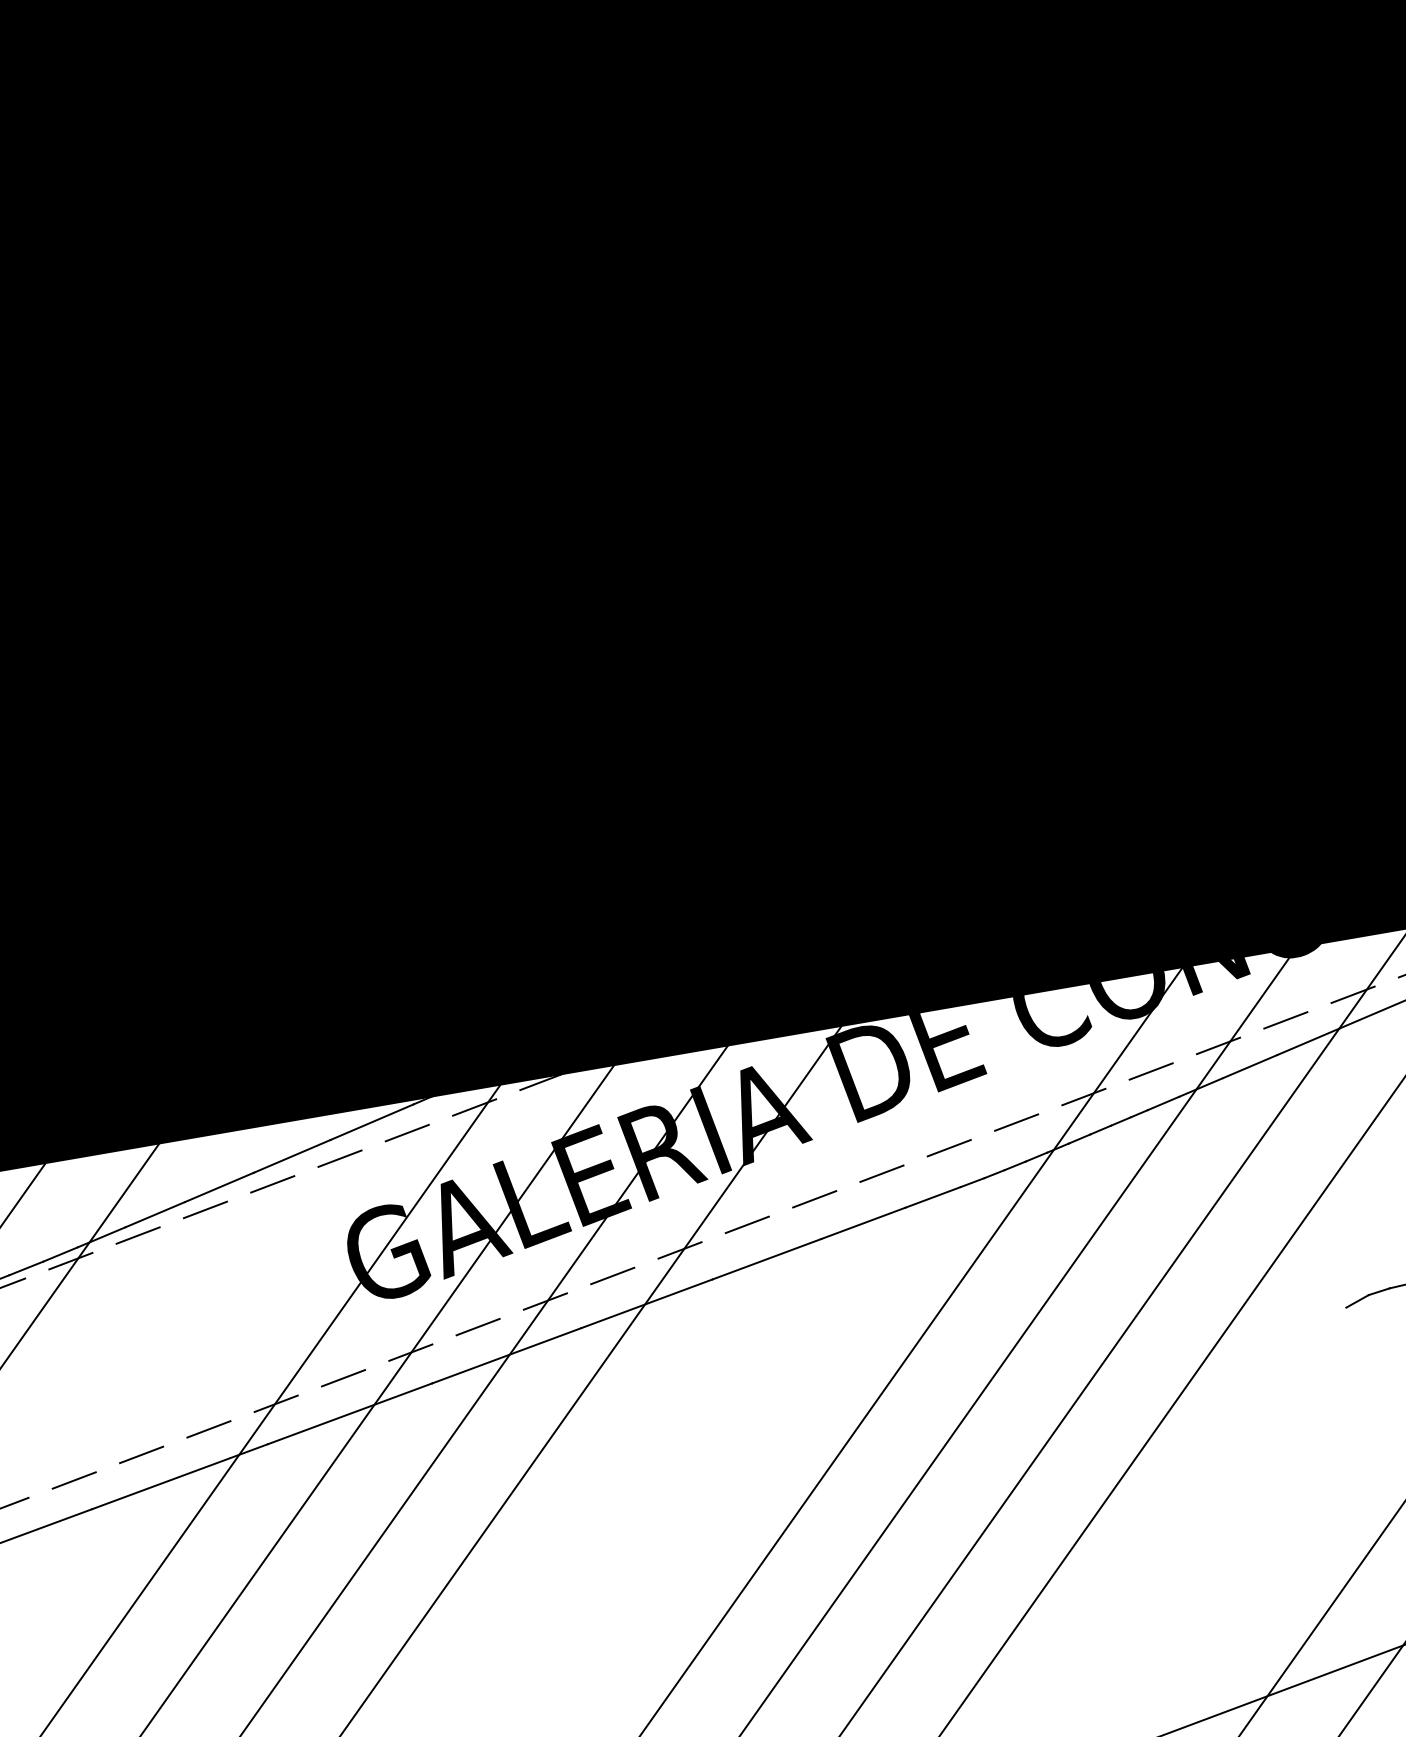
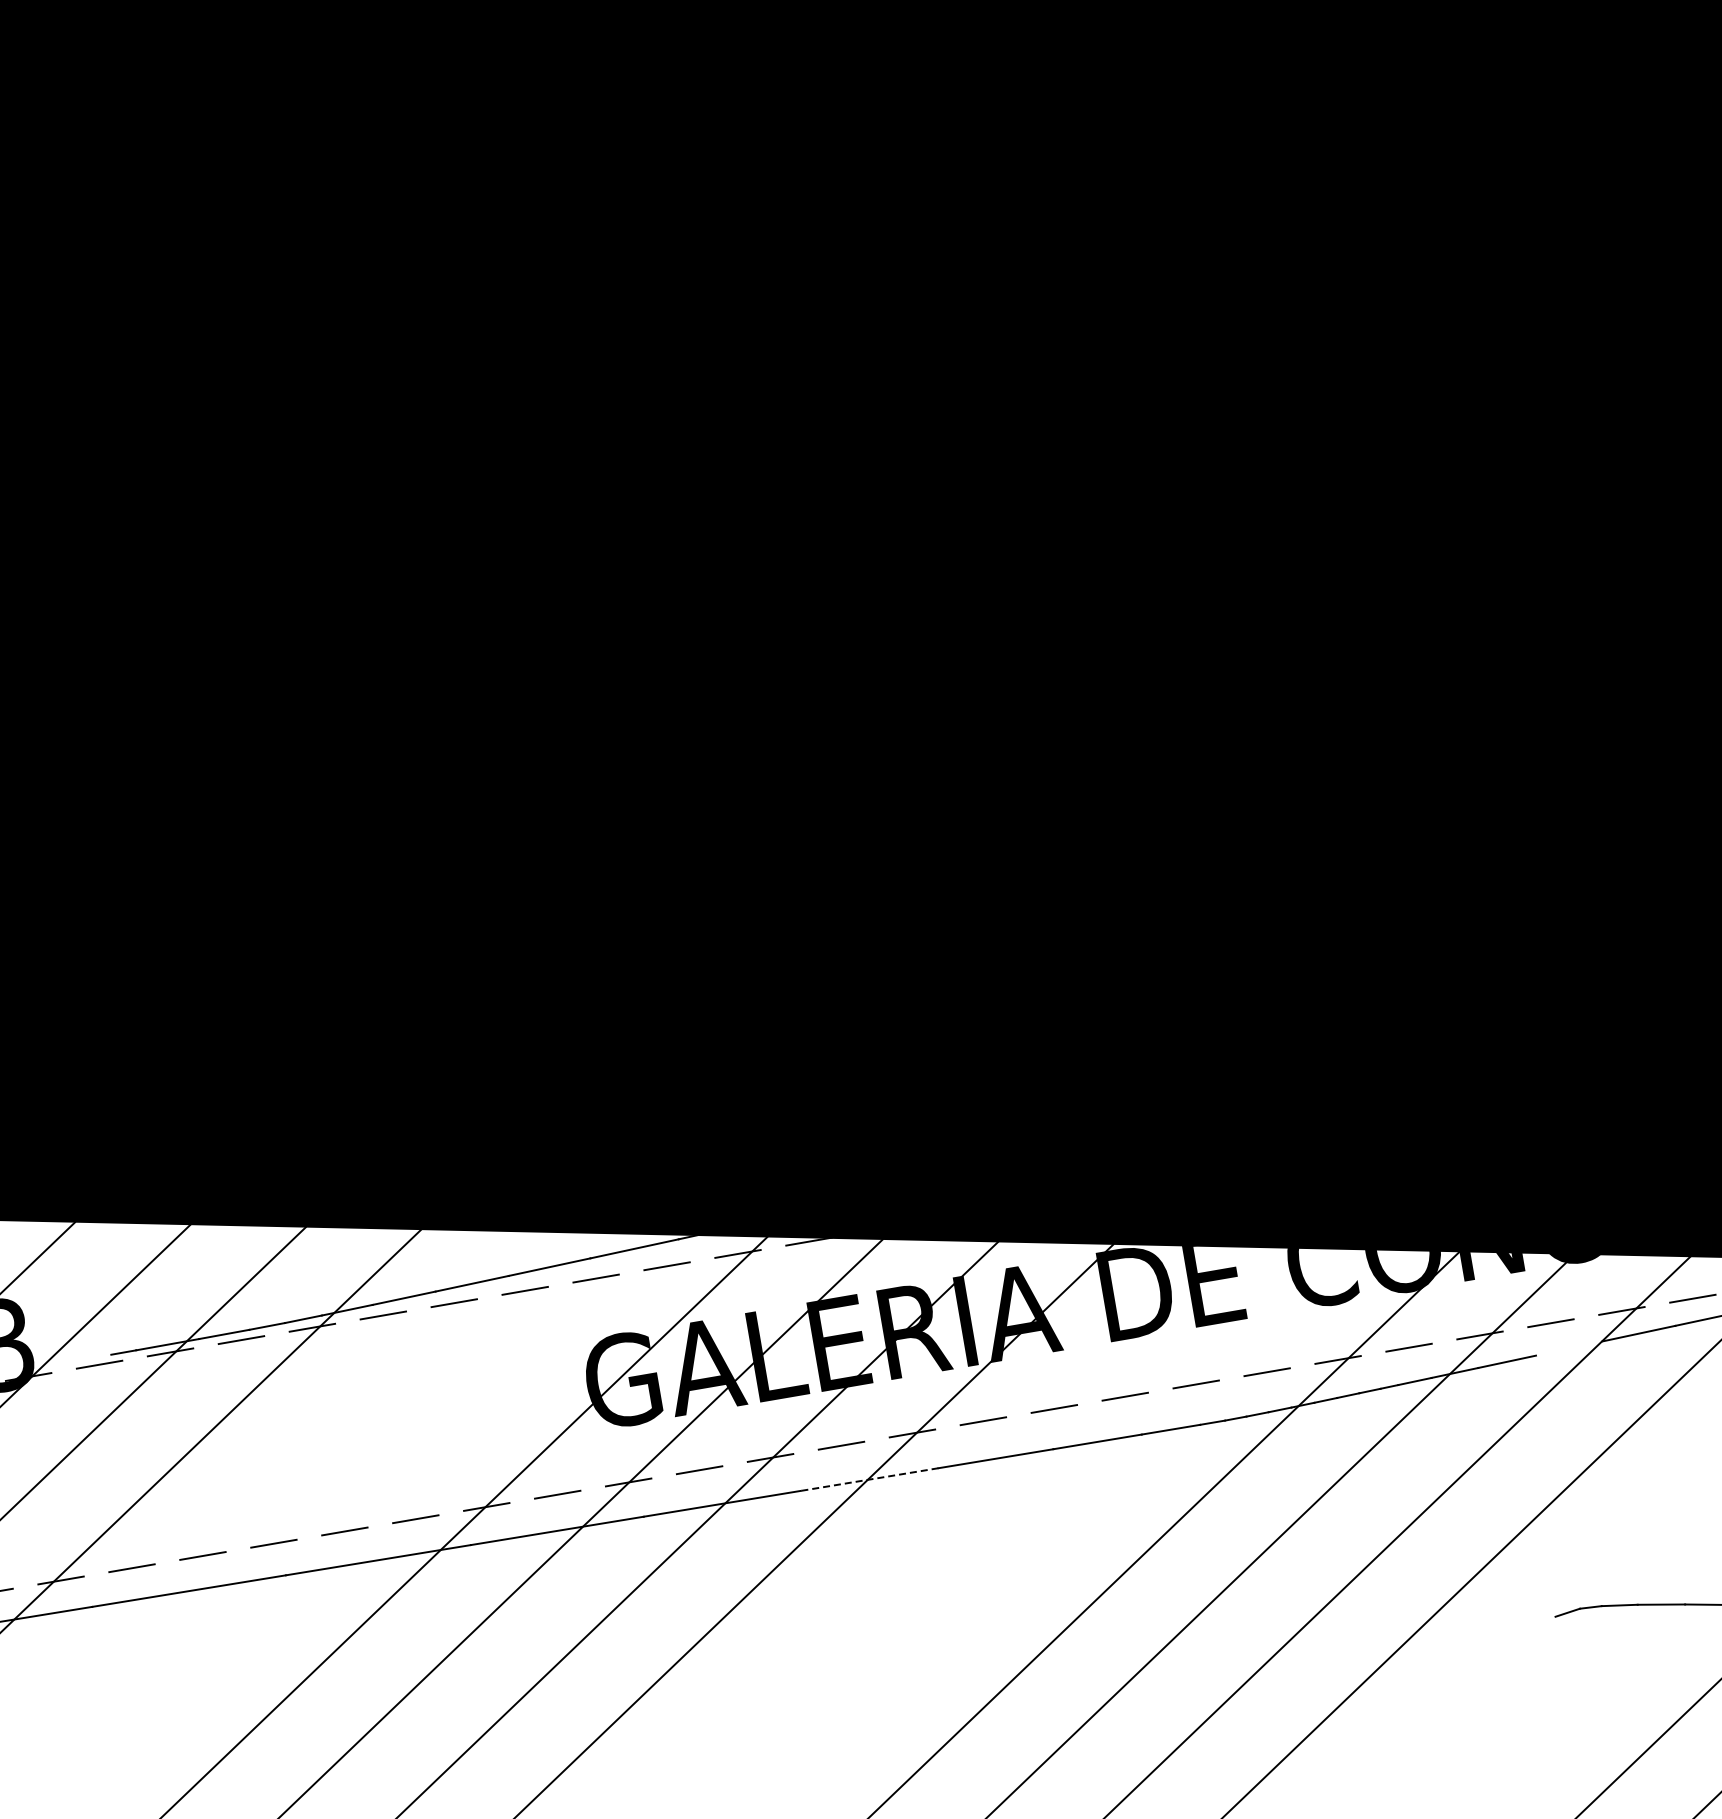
line: (1308, 1041) -> (1569, 1348), removed
line: (646, 1303) -> (869, 1479), solid -> dashed

